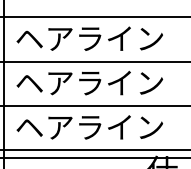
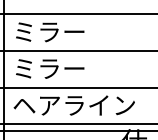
text: (88, 39) -> (73, 32), ヘアライン -> ミラー
text: (88, 82) -> (73, 68), ヘアライン -> ミラー

